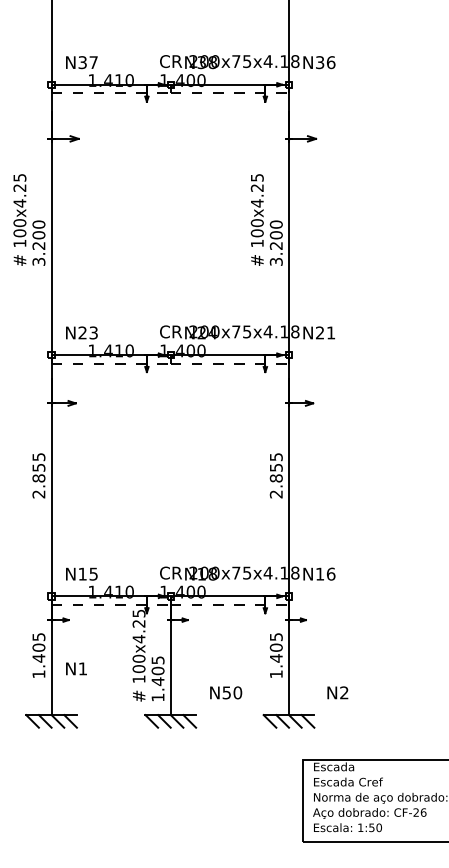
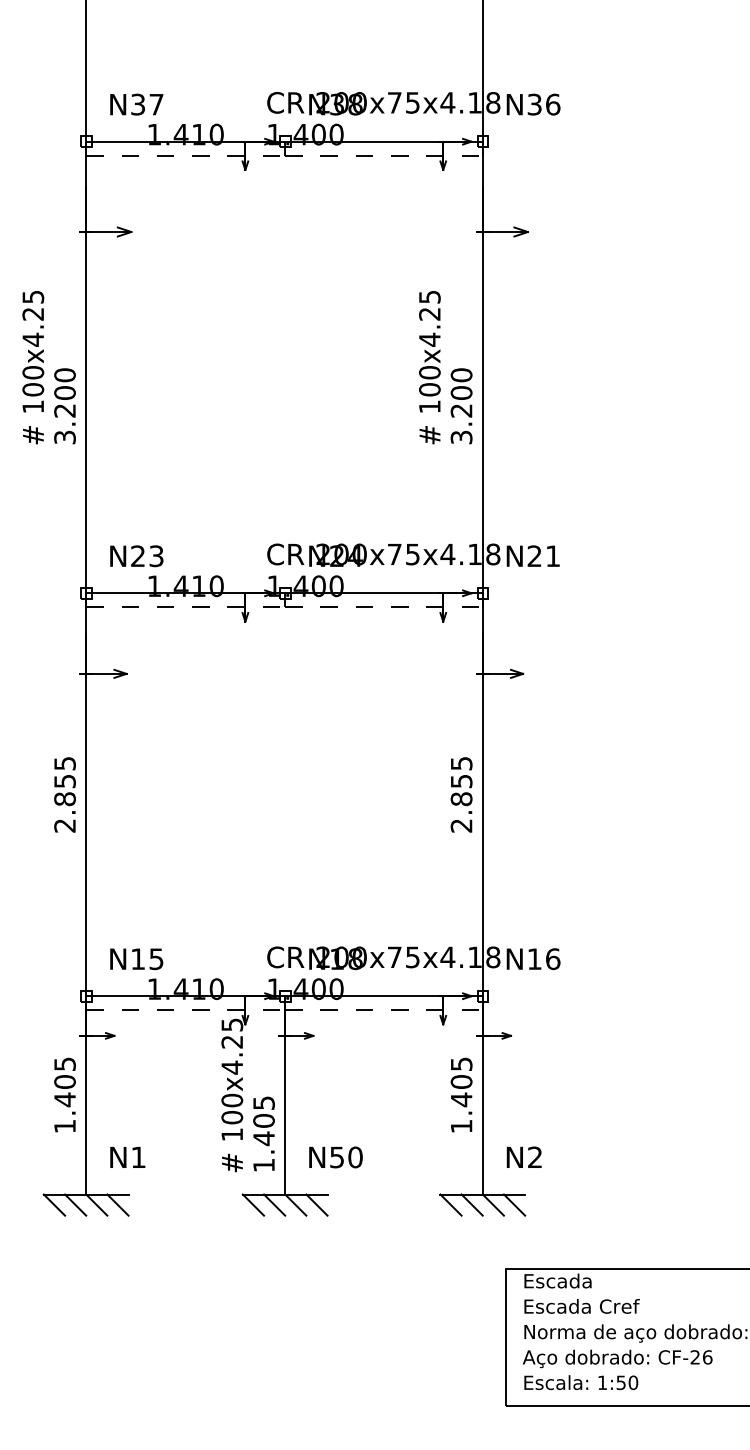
text: (76, 668) -> (127, 1156), moved
text: (226, 692) -> (336, 1156), moved
text: (337, 692) -> (523, 1156), moved

